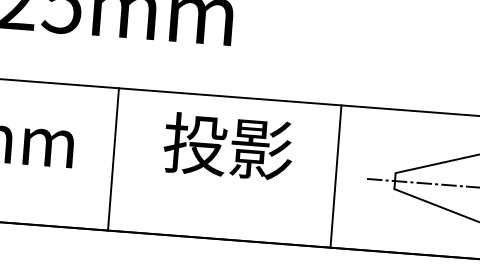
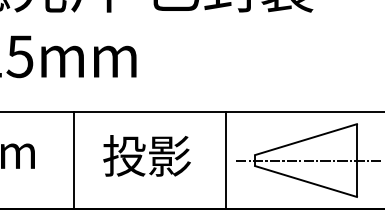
text: (227, 146) -> (146, 155), moved
line: (113, 159) -> (73, 160), moved
line: (335, 176) -> (225, 160), moved

